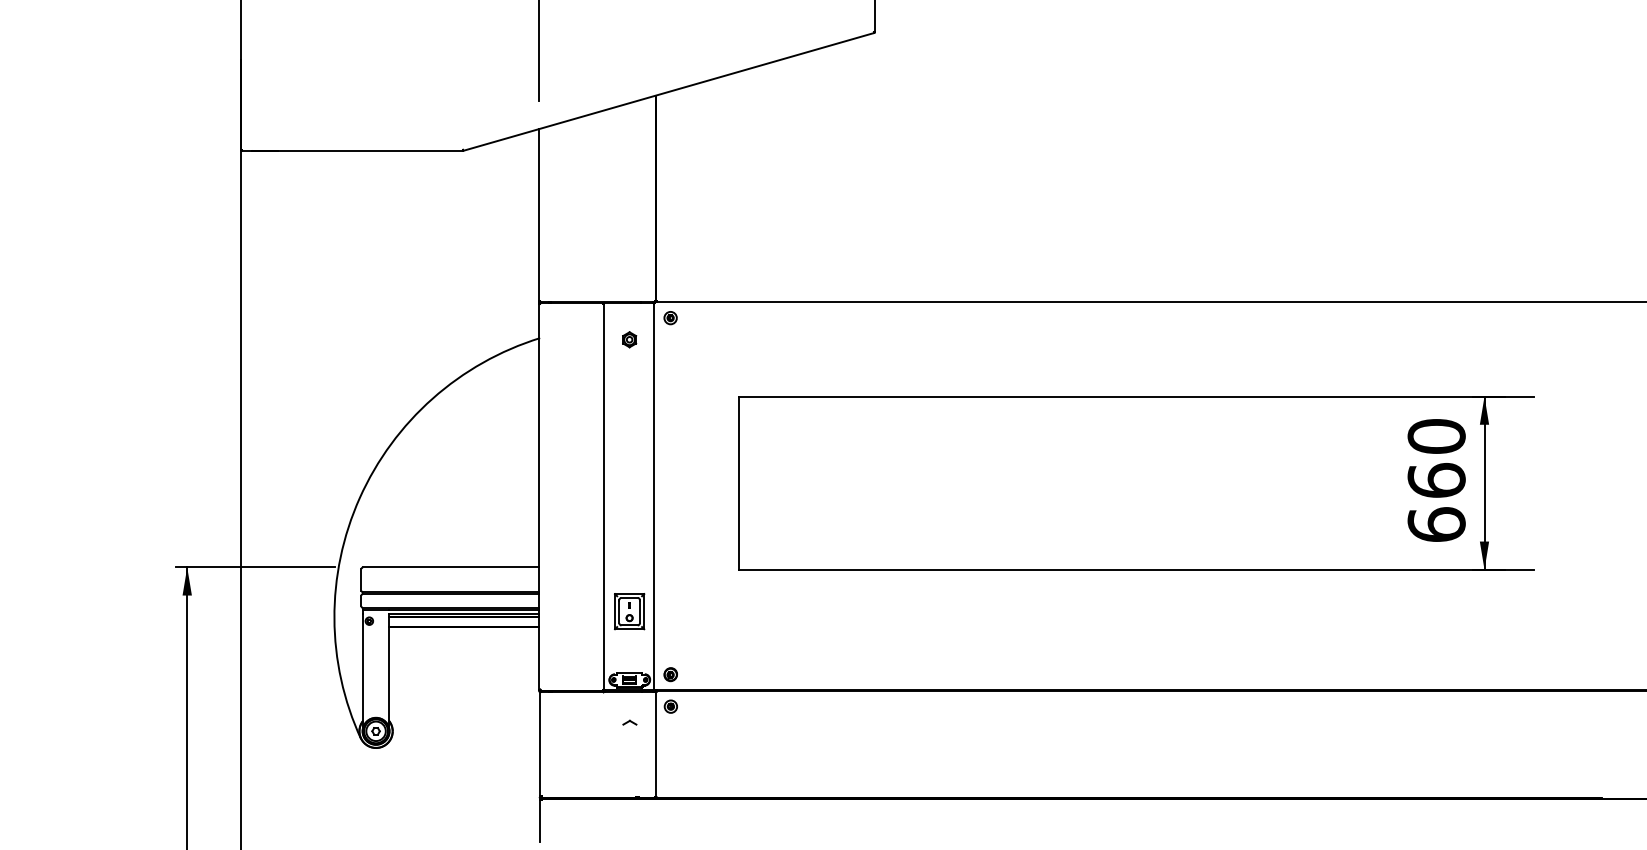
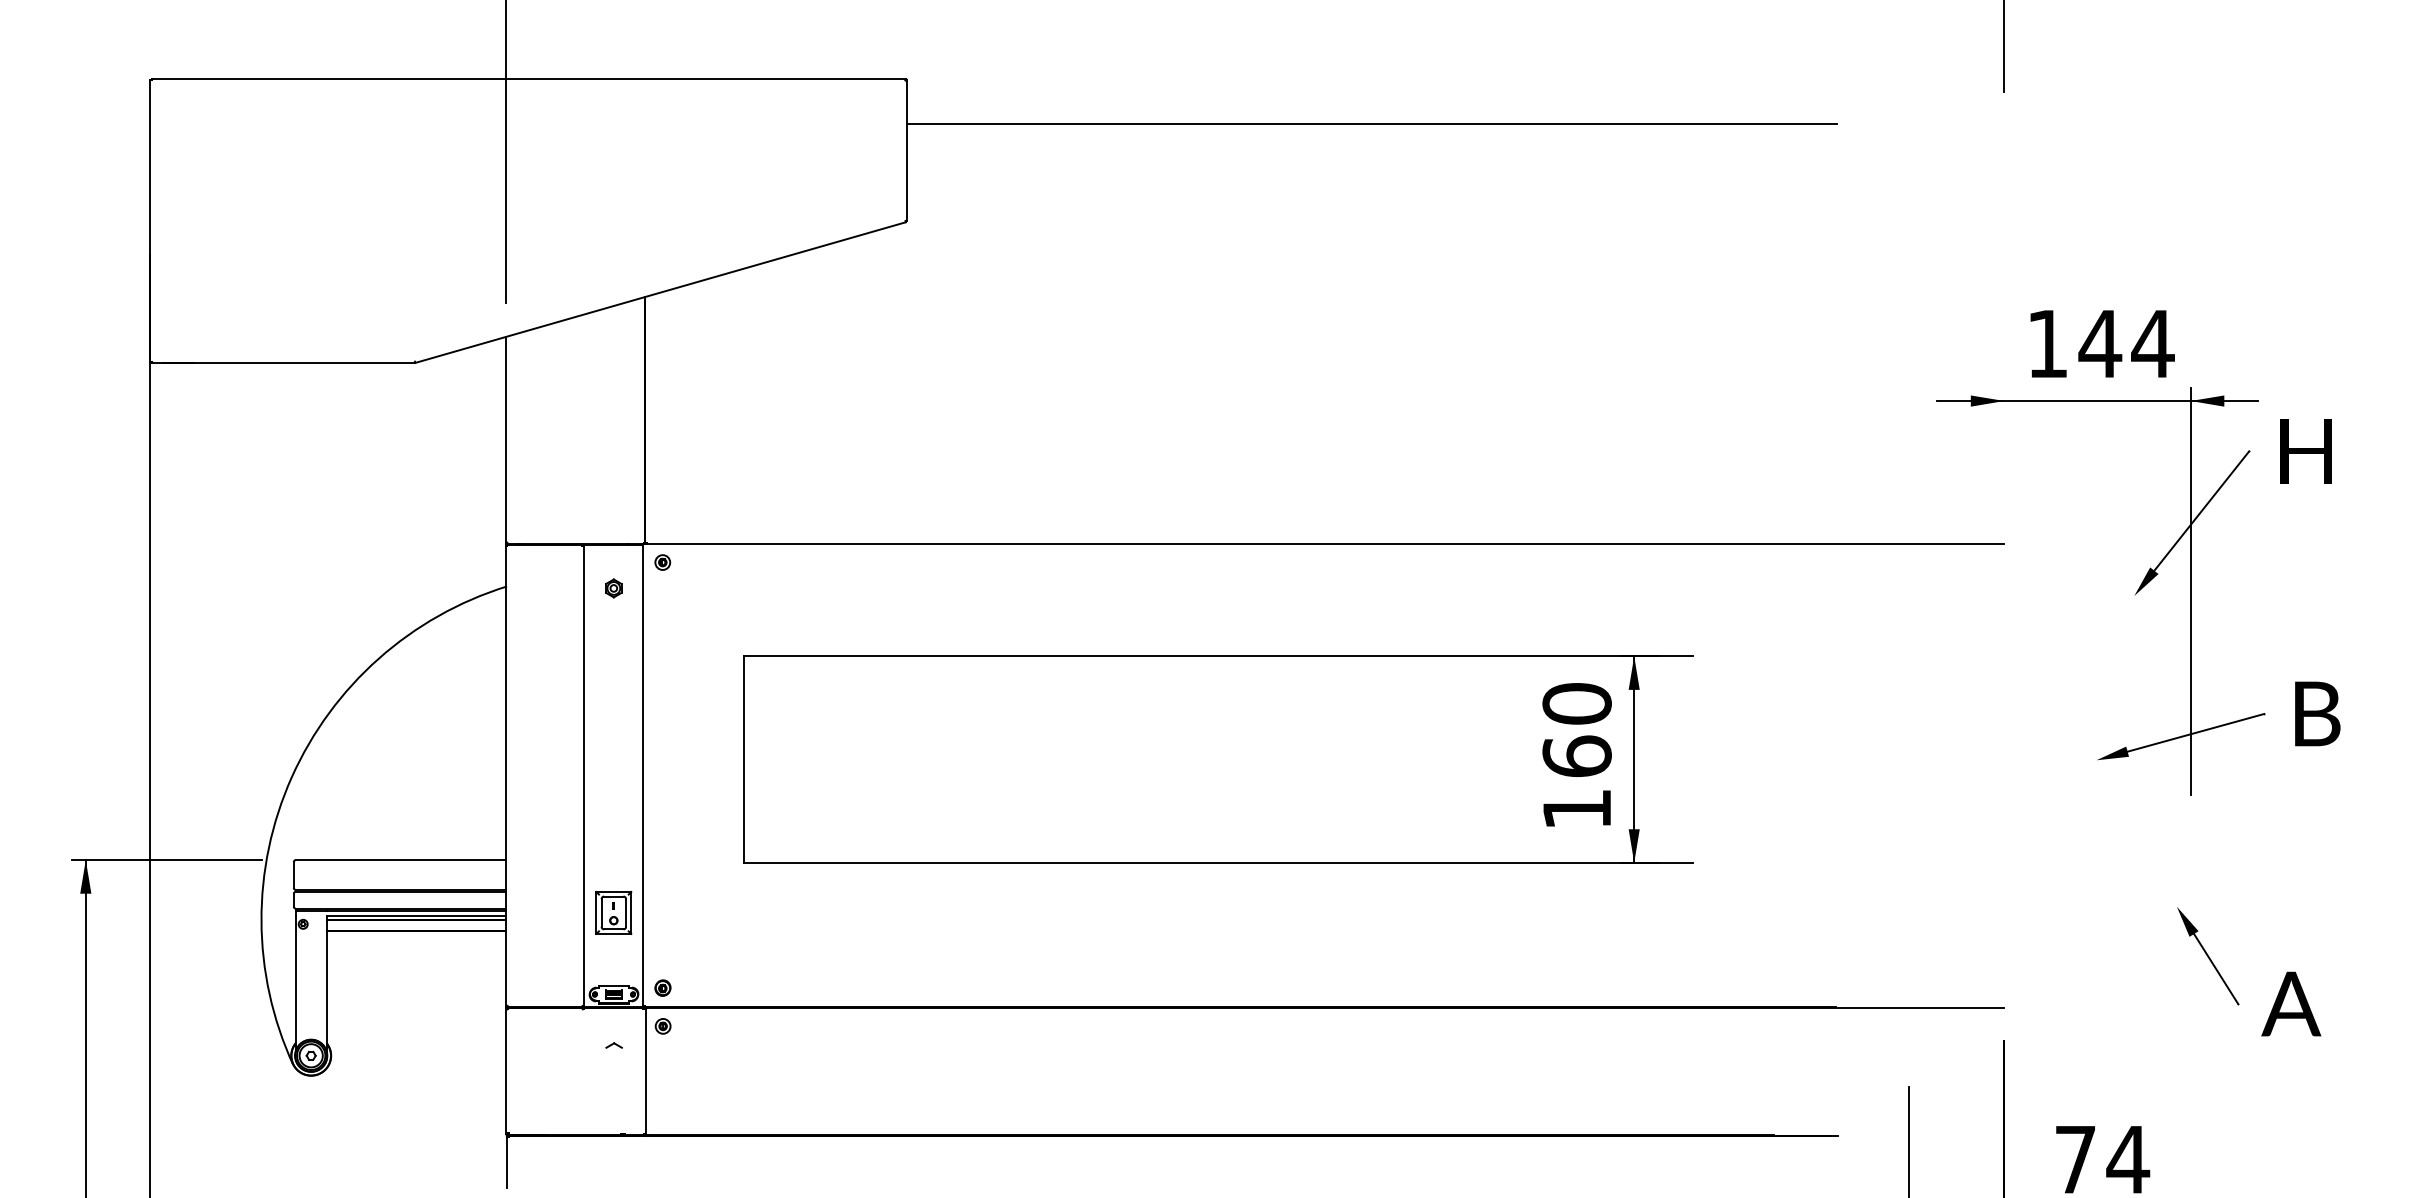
text: (1436, 524) -> (1576, 808), 660 -> 160

